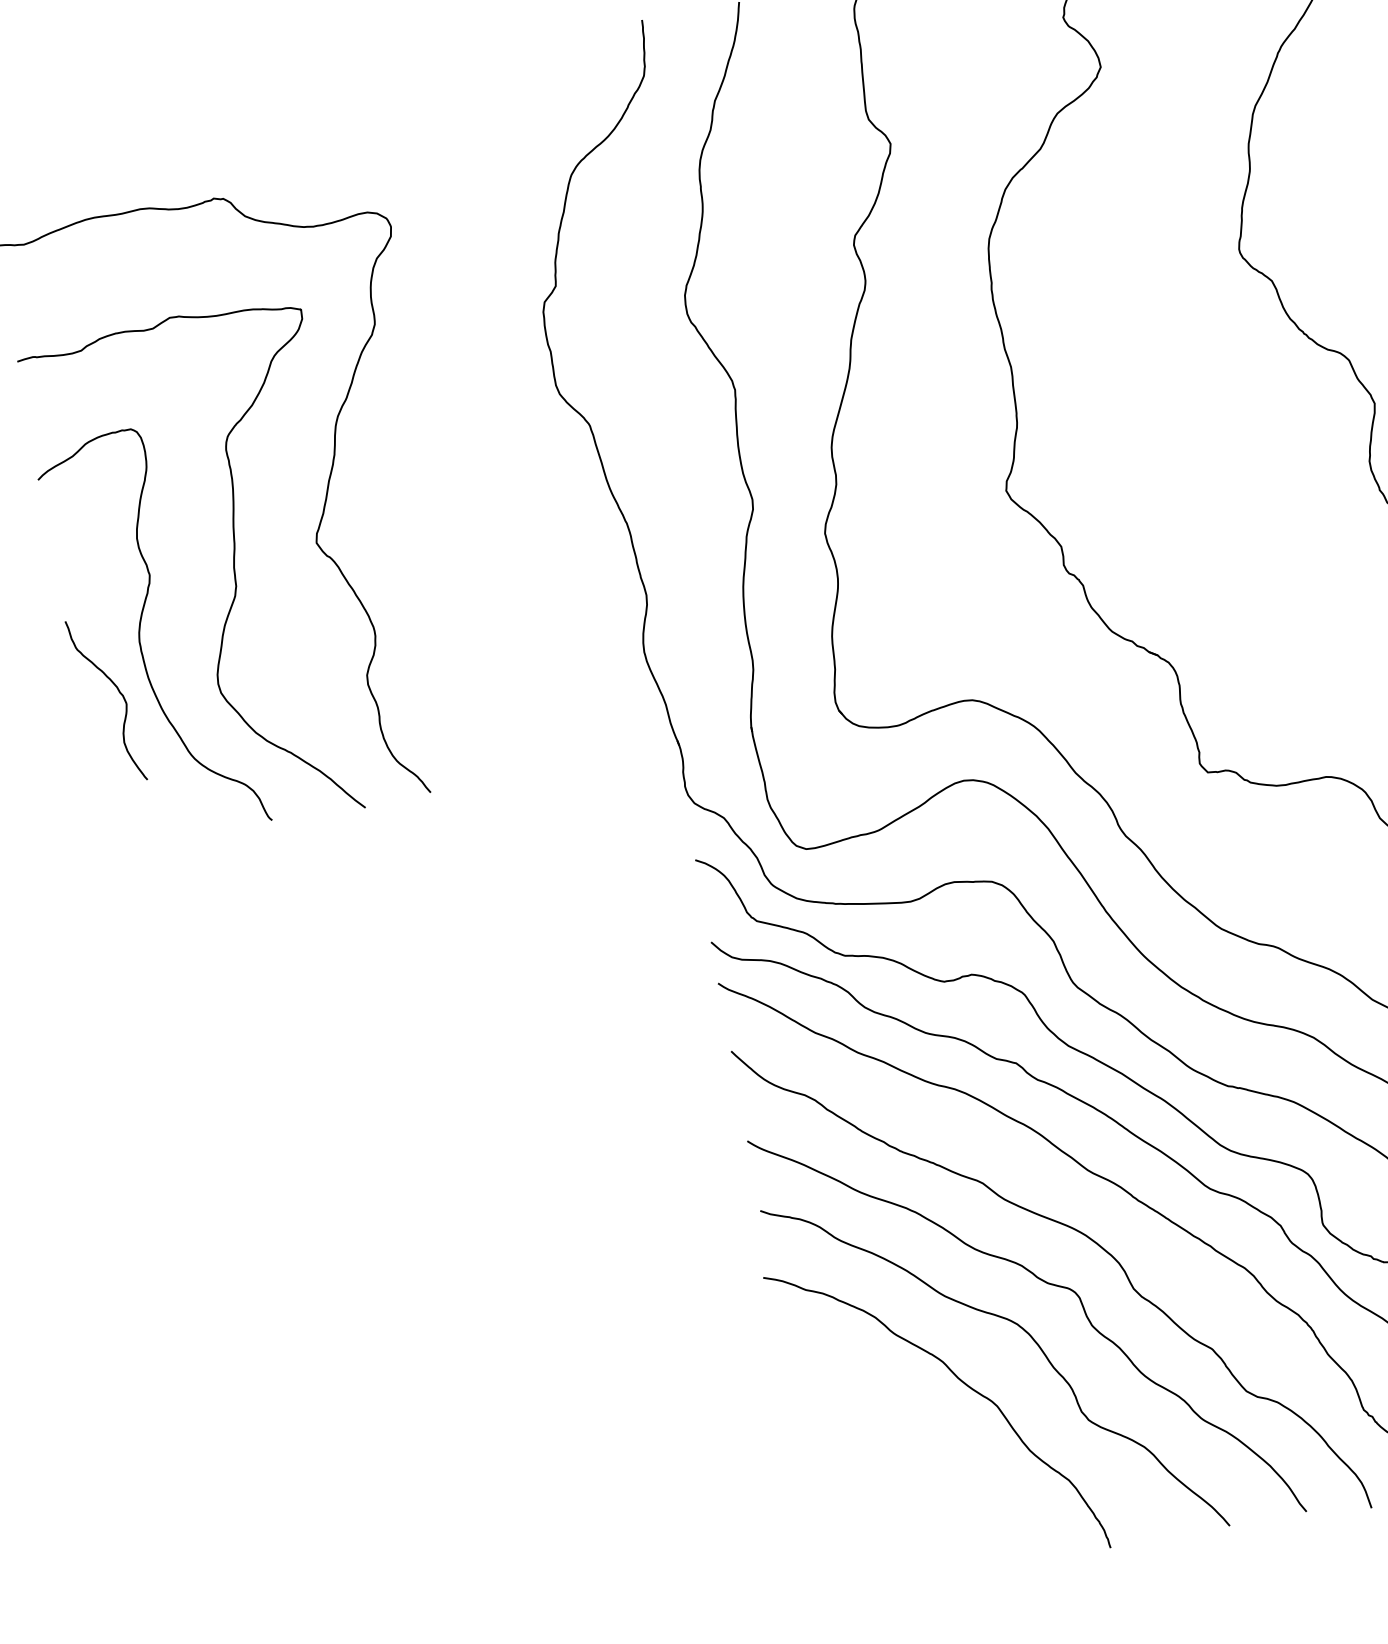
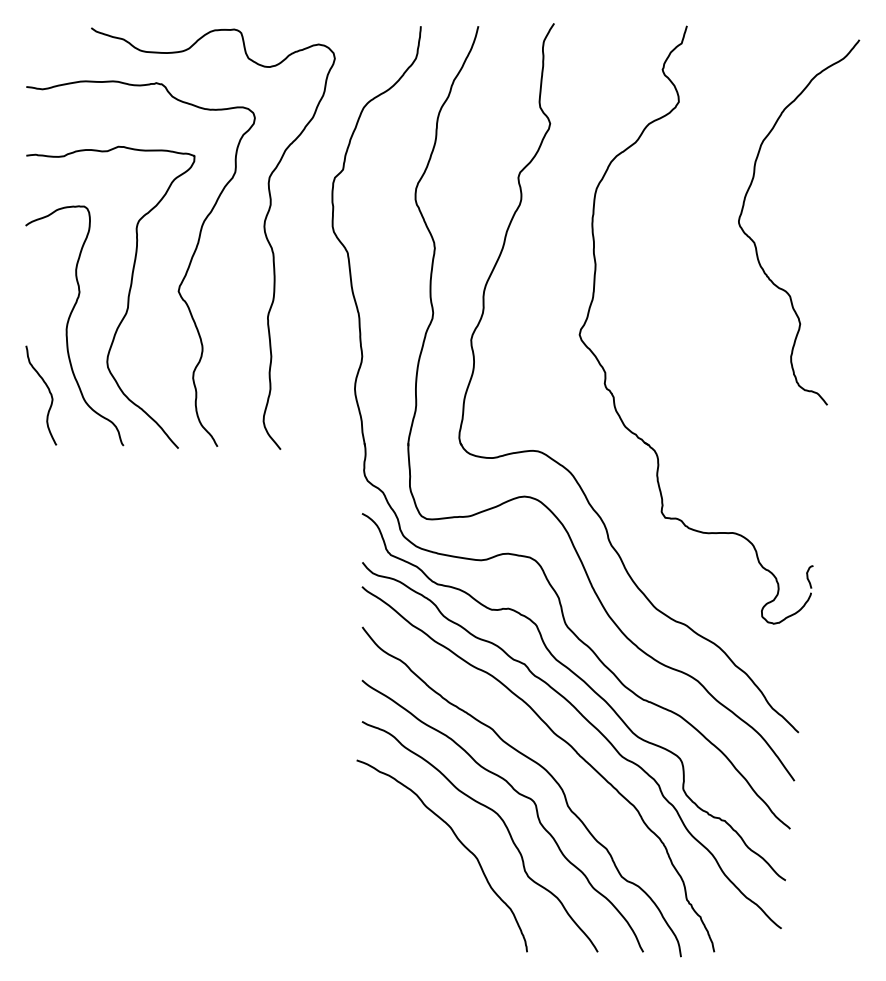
curve: (440, 413) -> (263, 230), added
curve: (117, 691) -> (48, 391), moved

